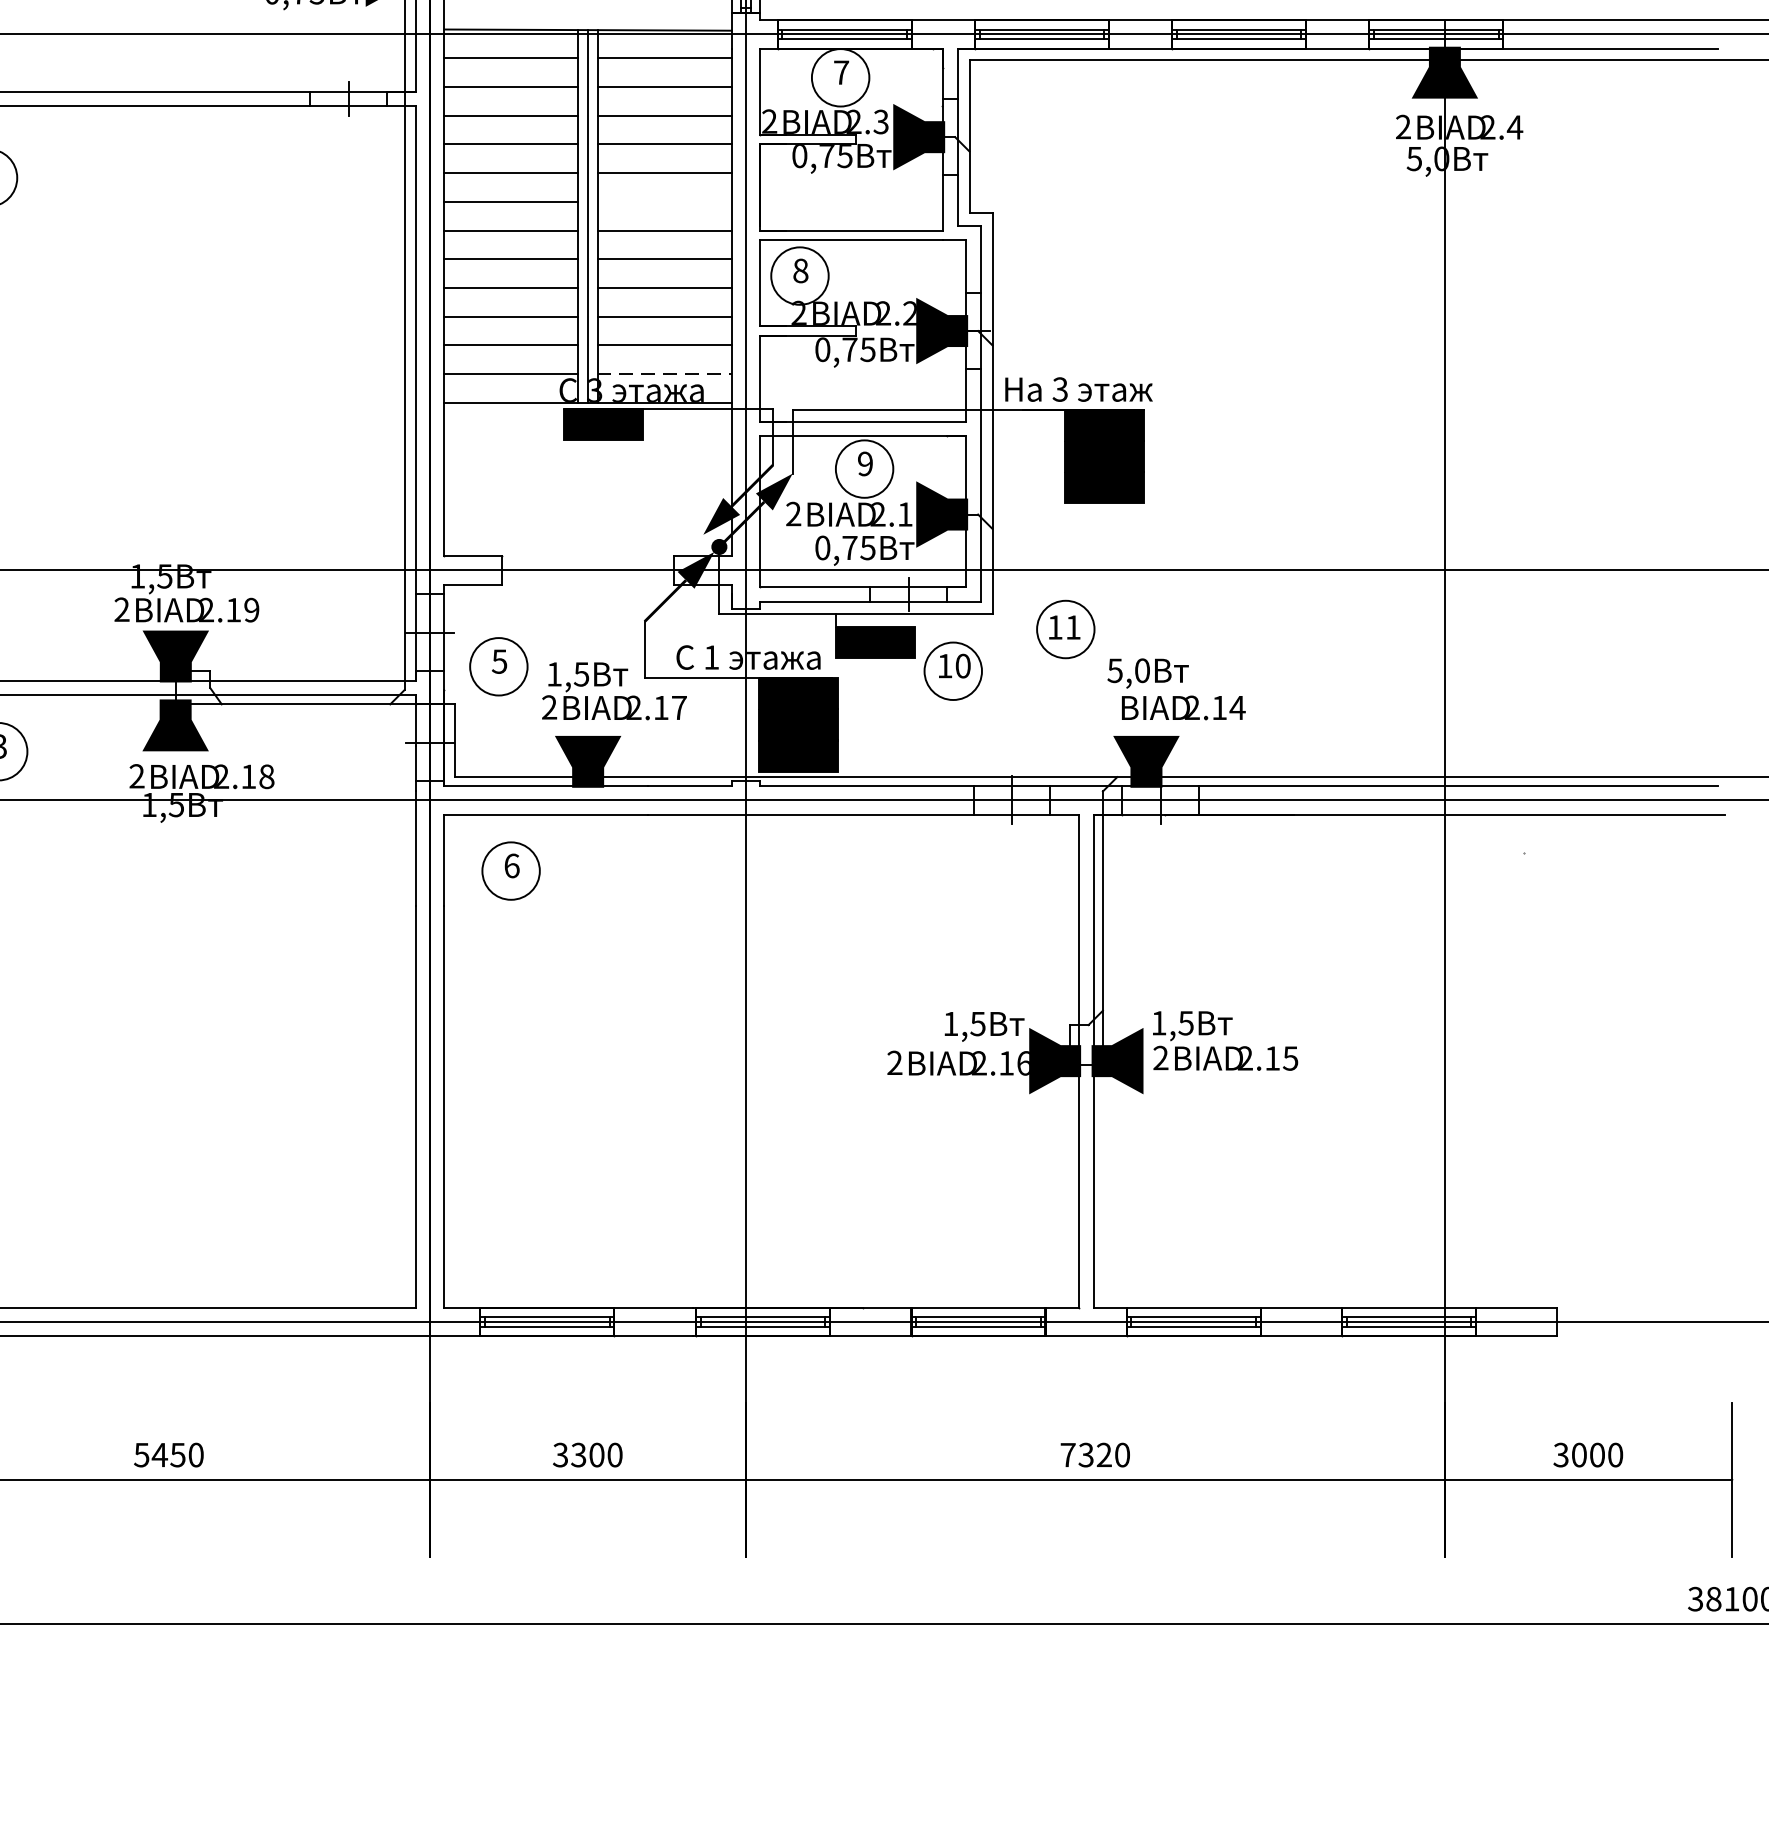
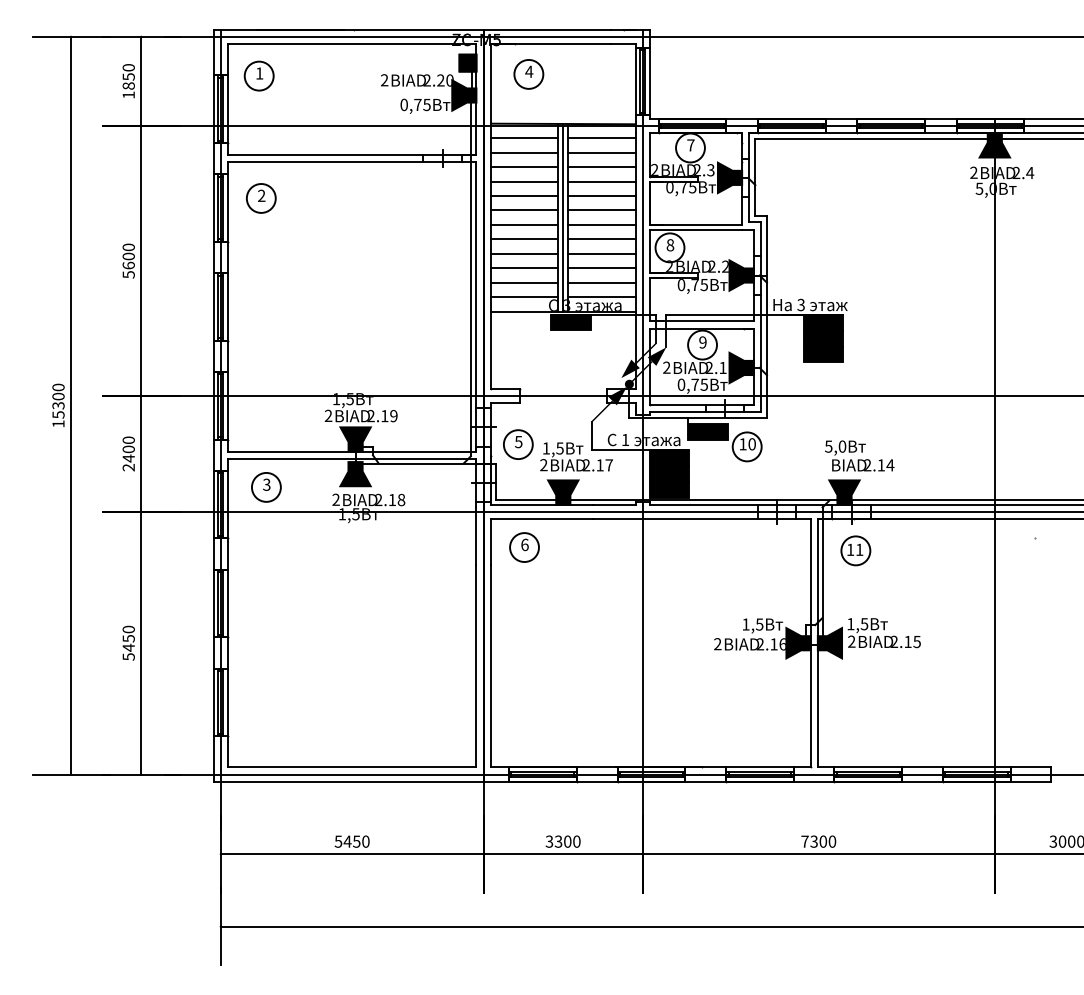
line: (663, 201) -> (601, 210), added
line: (663, 374) -> (601, 297), dashed -> solid
part: (1065, 628) -> (855, 550), moved
text: (1104, 1454) -> (823, 841), 7320 -> 7300

